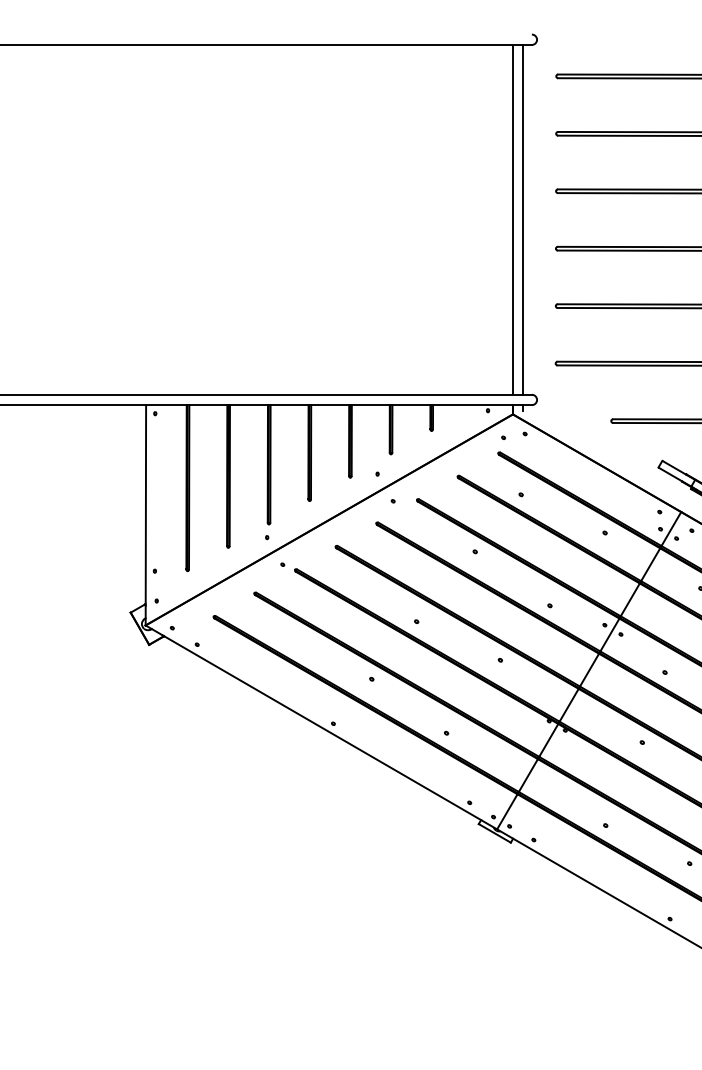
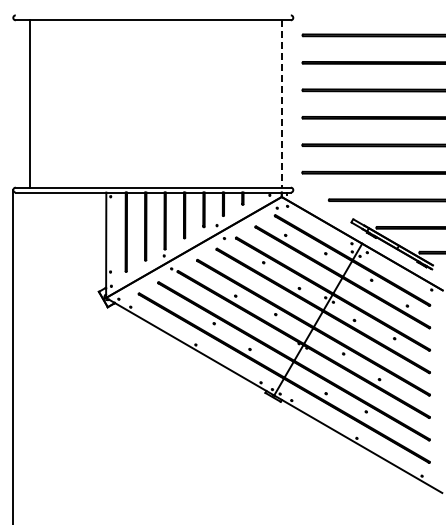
line: (512, 218) -> (281, 103), solid -> dashed
line: (522, 218) -> (286, 103), removed

